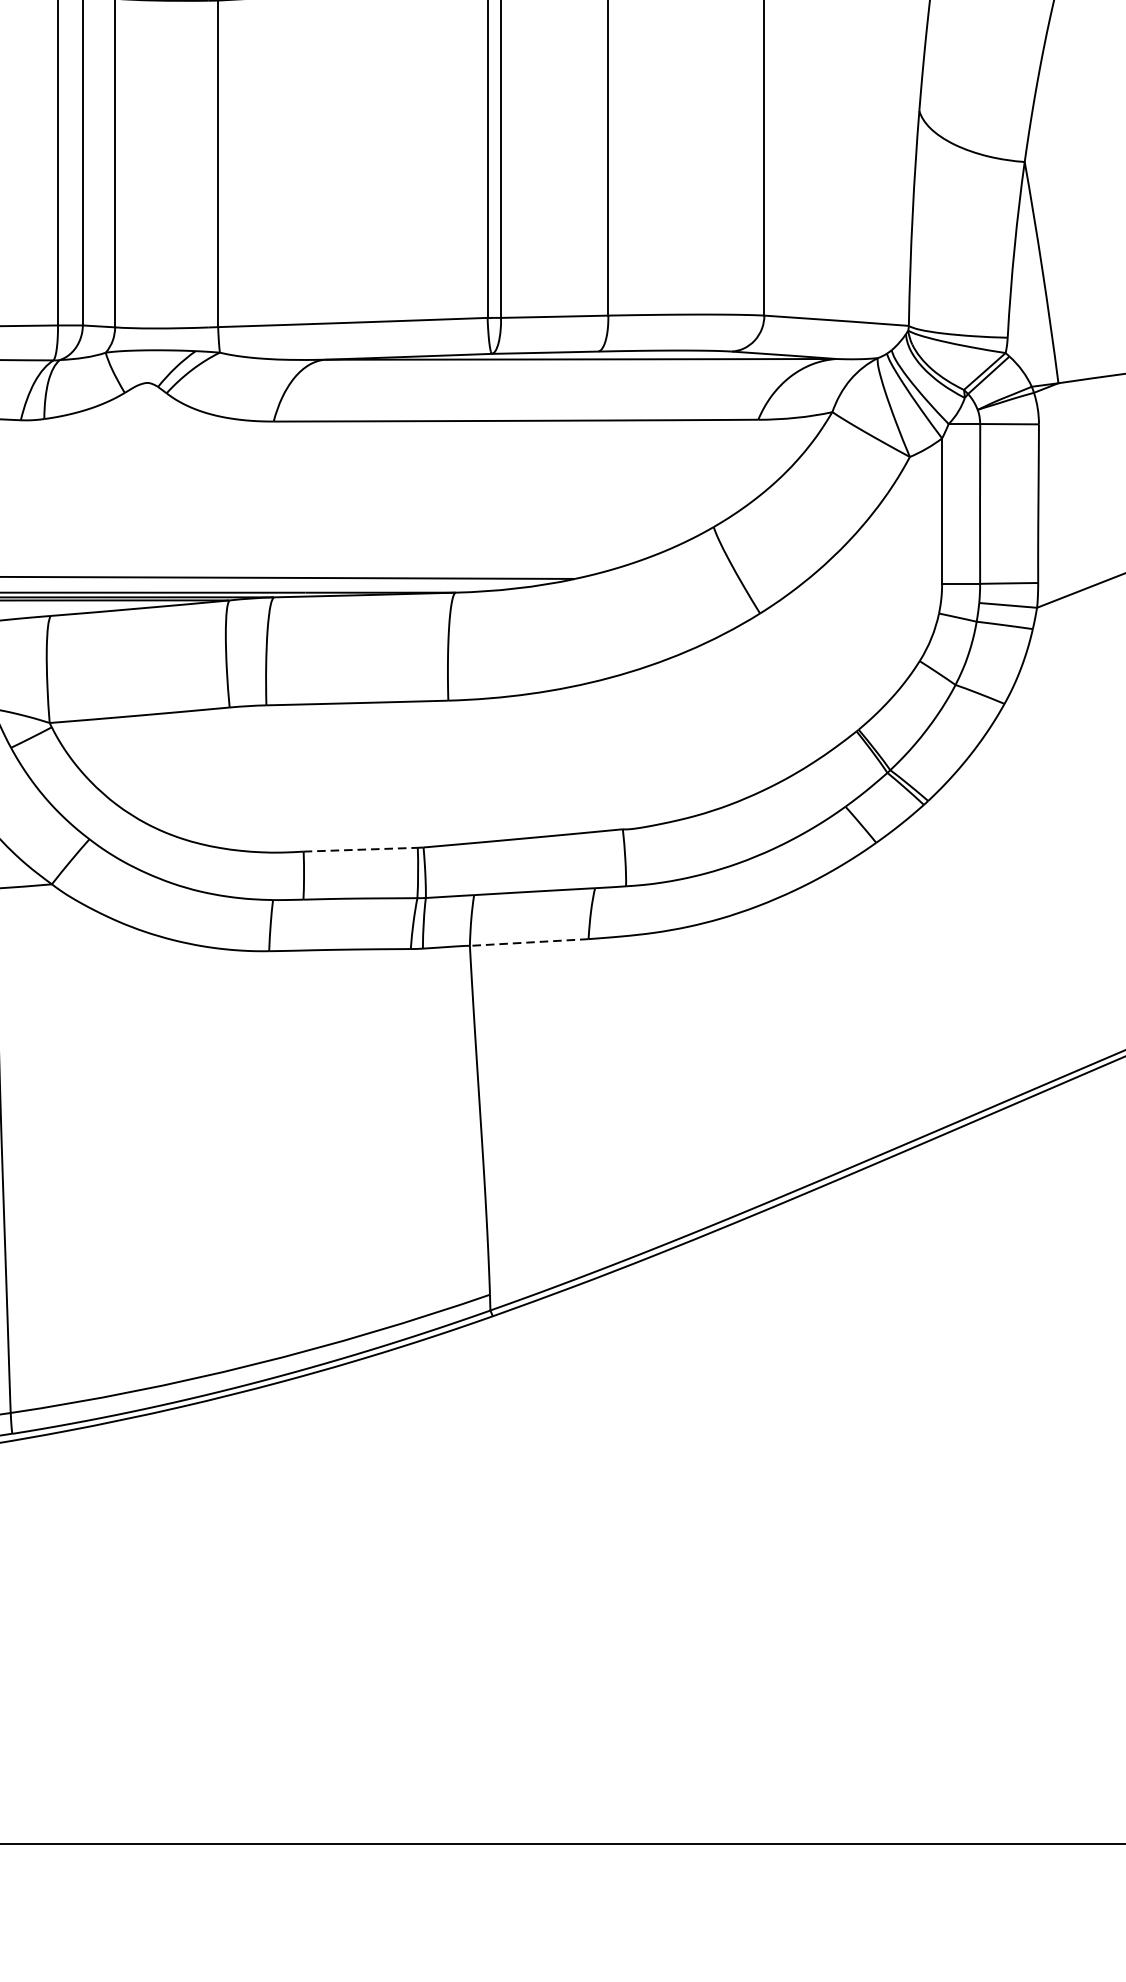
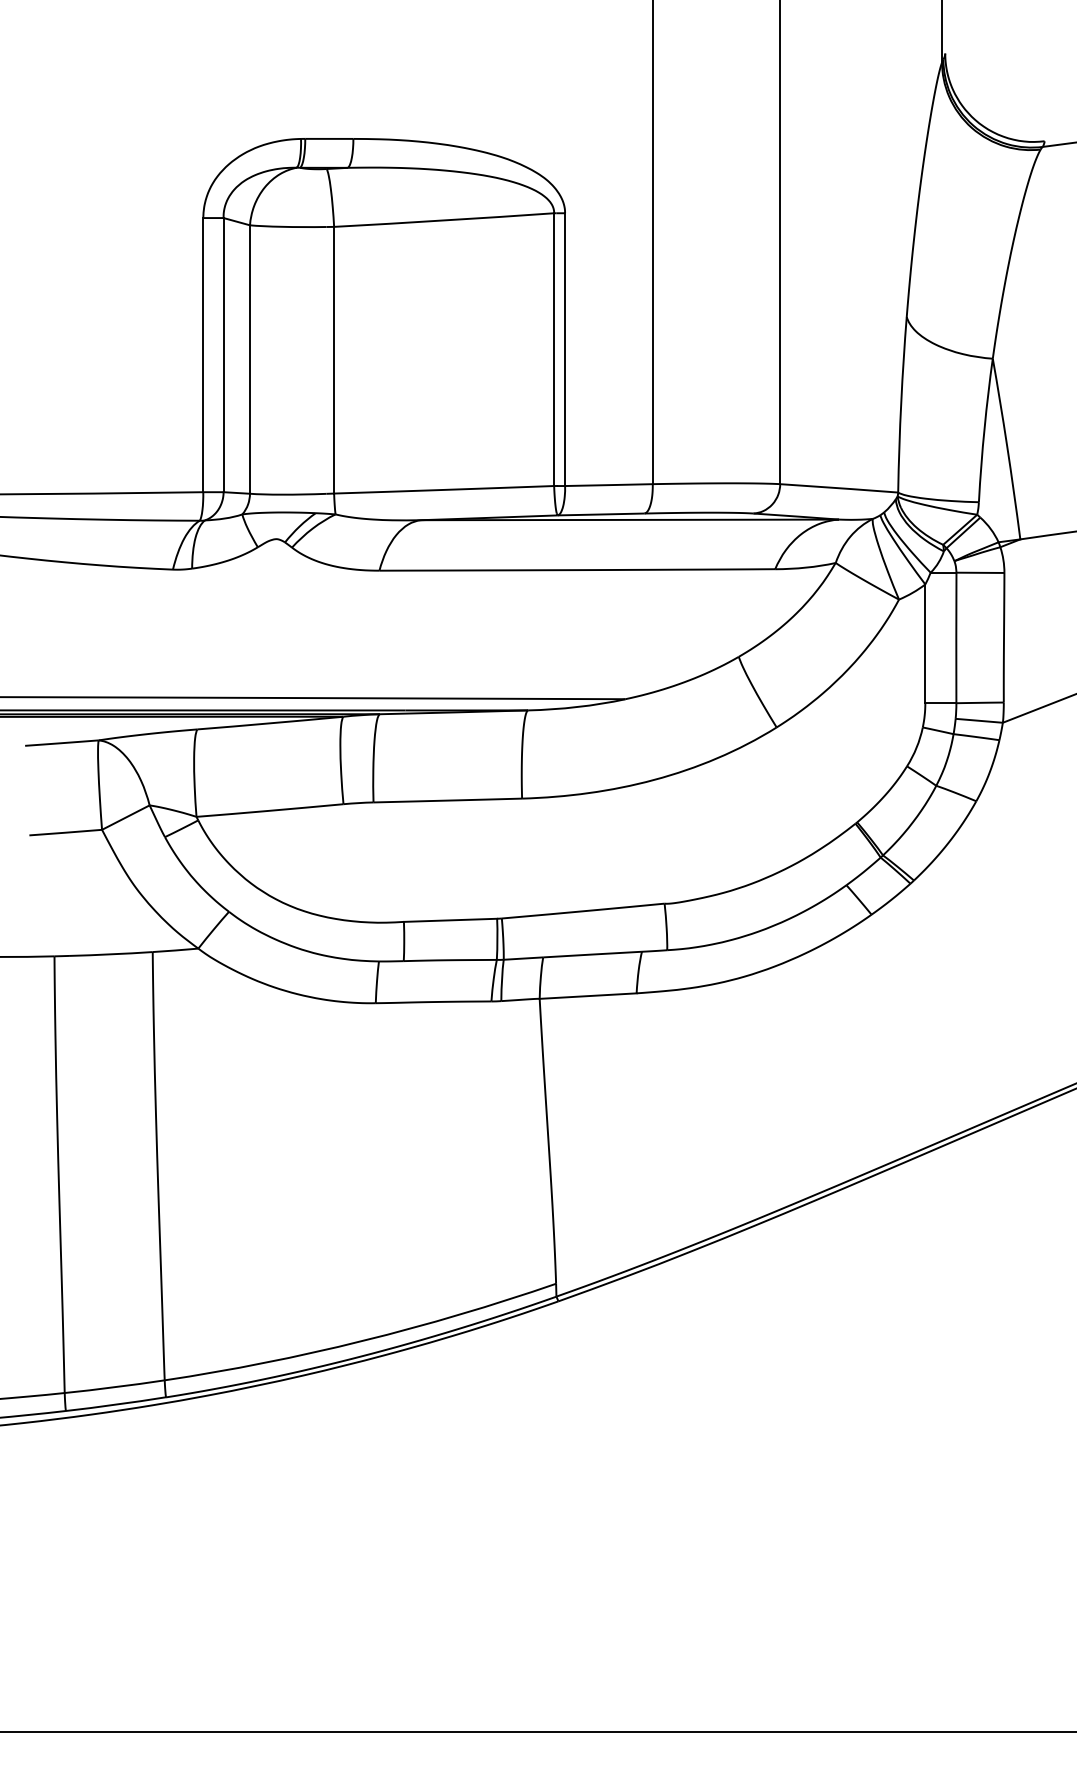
line: (360, 849) -> (450, 920), dashed -> solid
line: (529, 942) -> (588, 996), dashed -> solid

